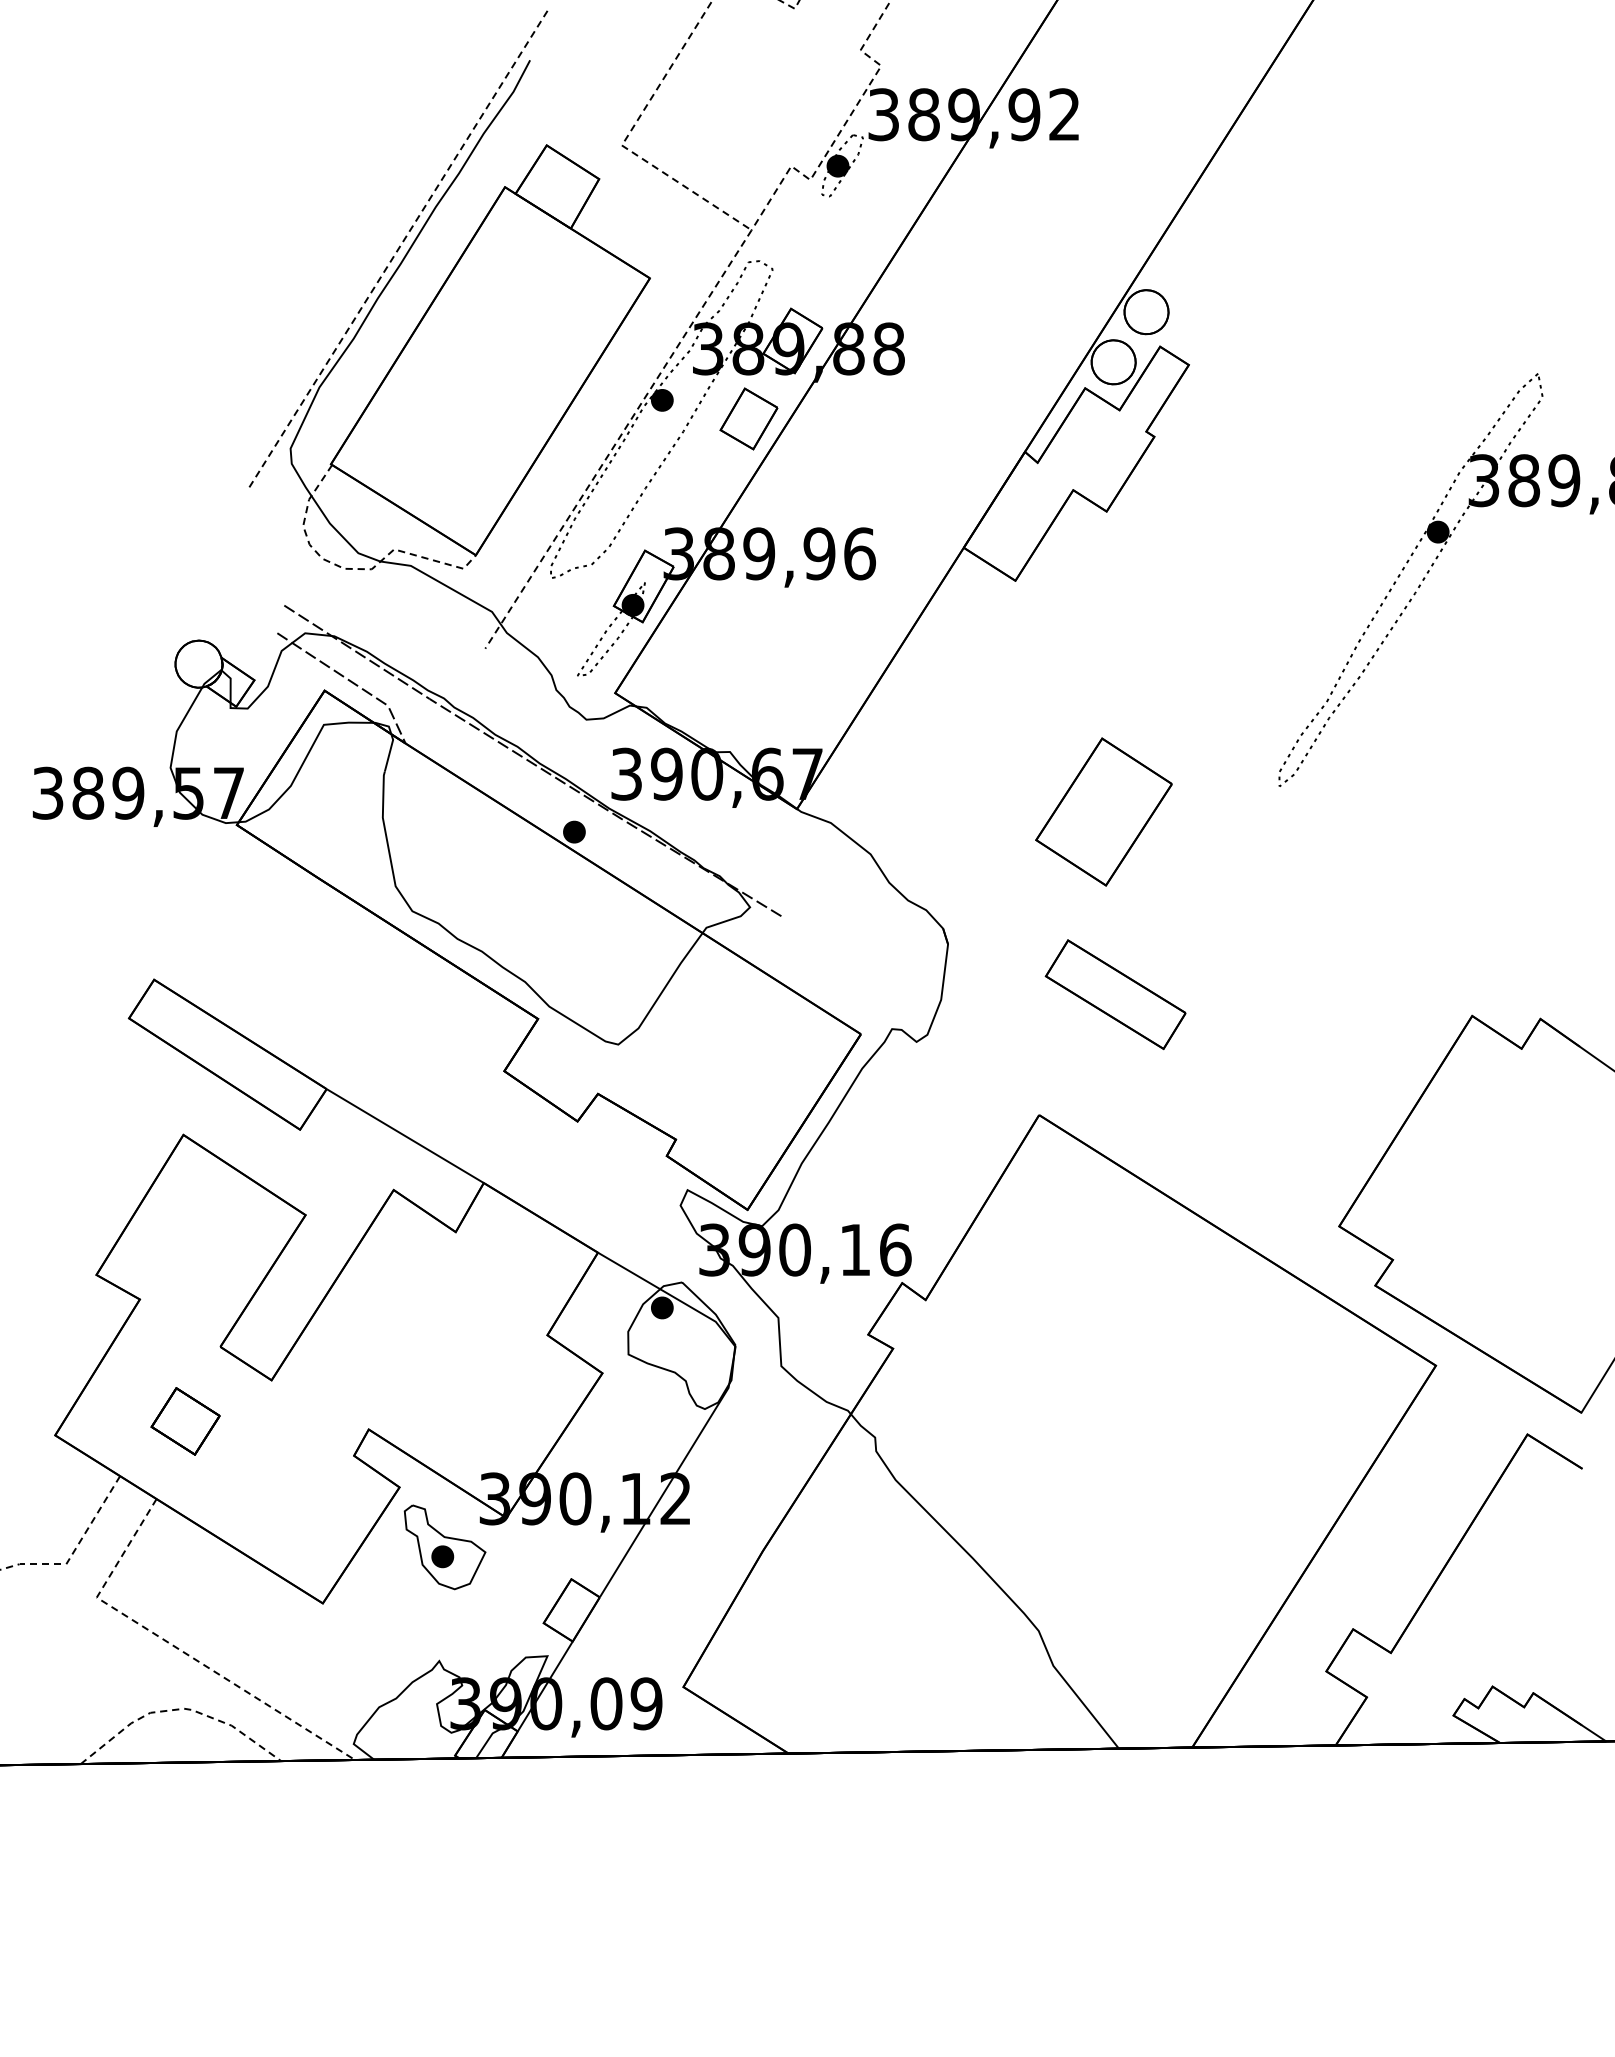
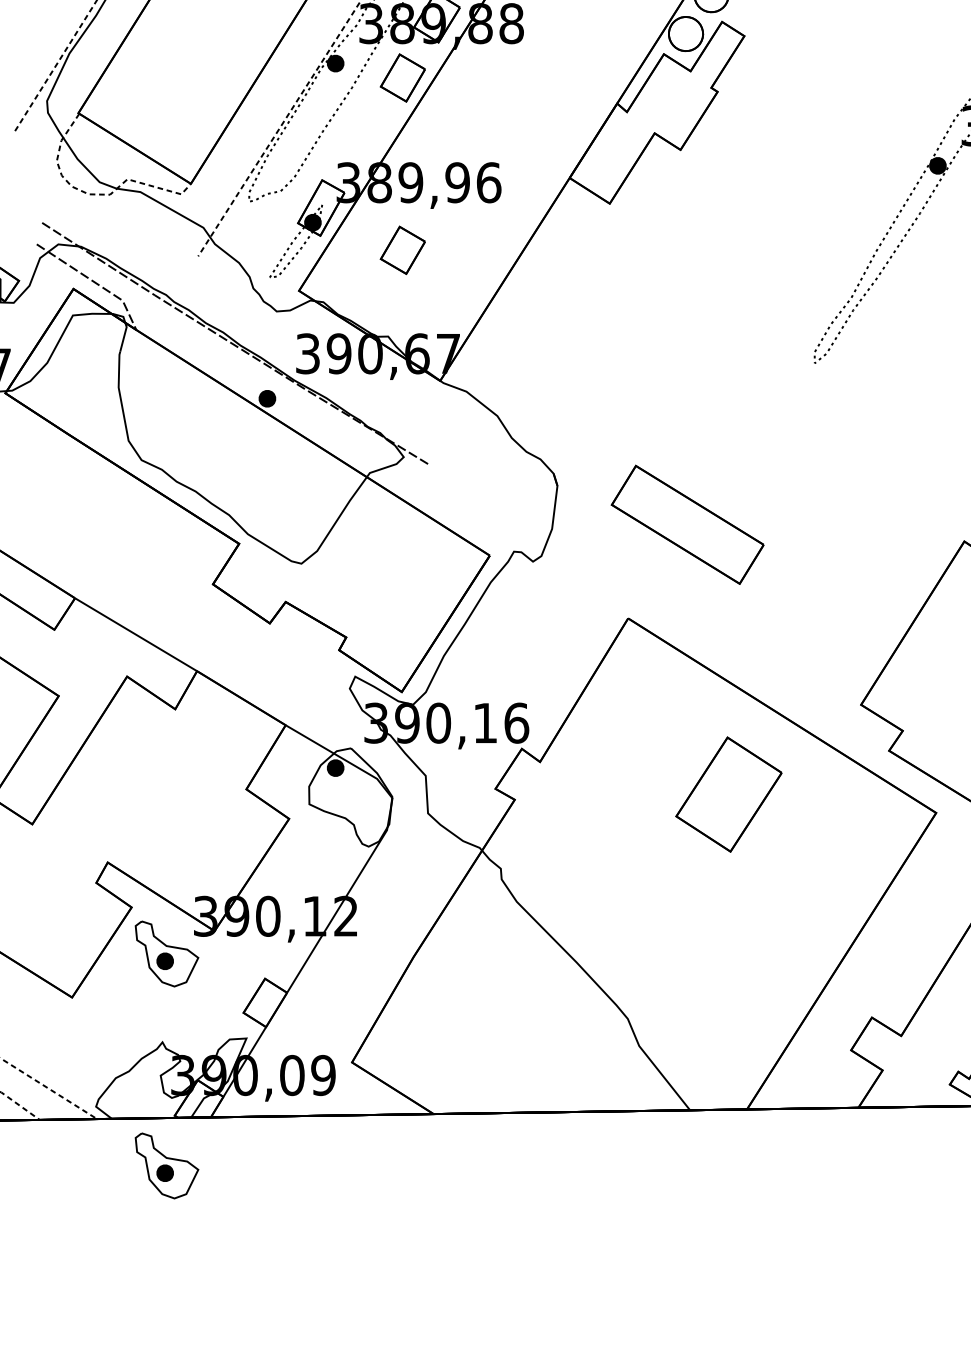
part: (748, 640) -> (402, 250), added
part: (1103, 811) -> (728, 794), moved
part: (1115, 994) -> (687, 524), size x1.4
part: (444, 1820) -> (166, 1166), added

